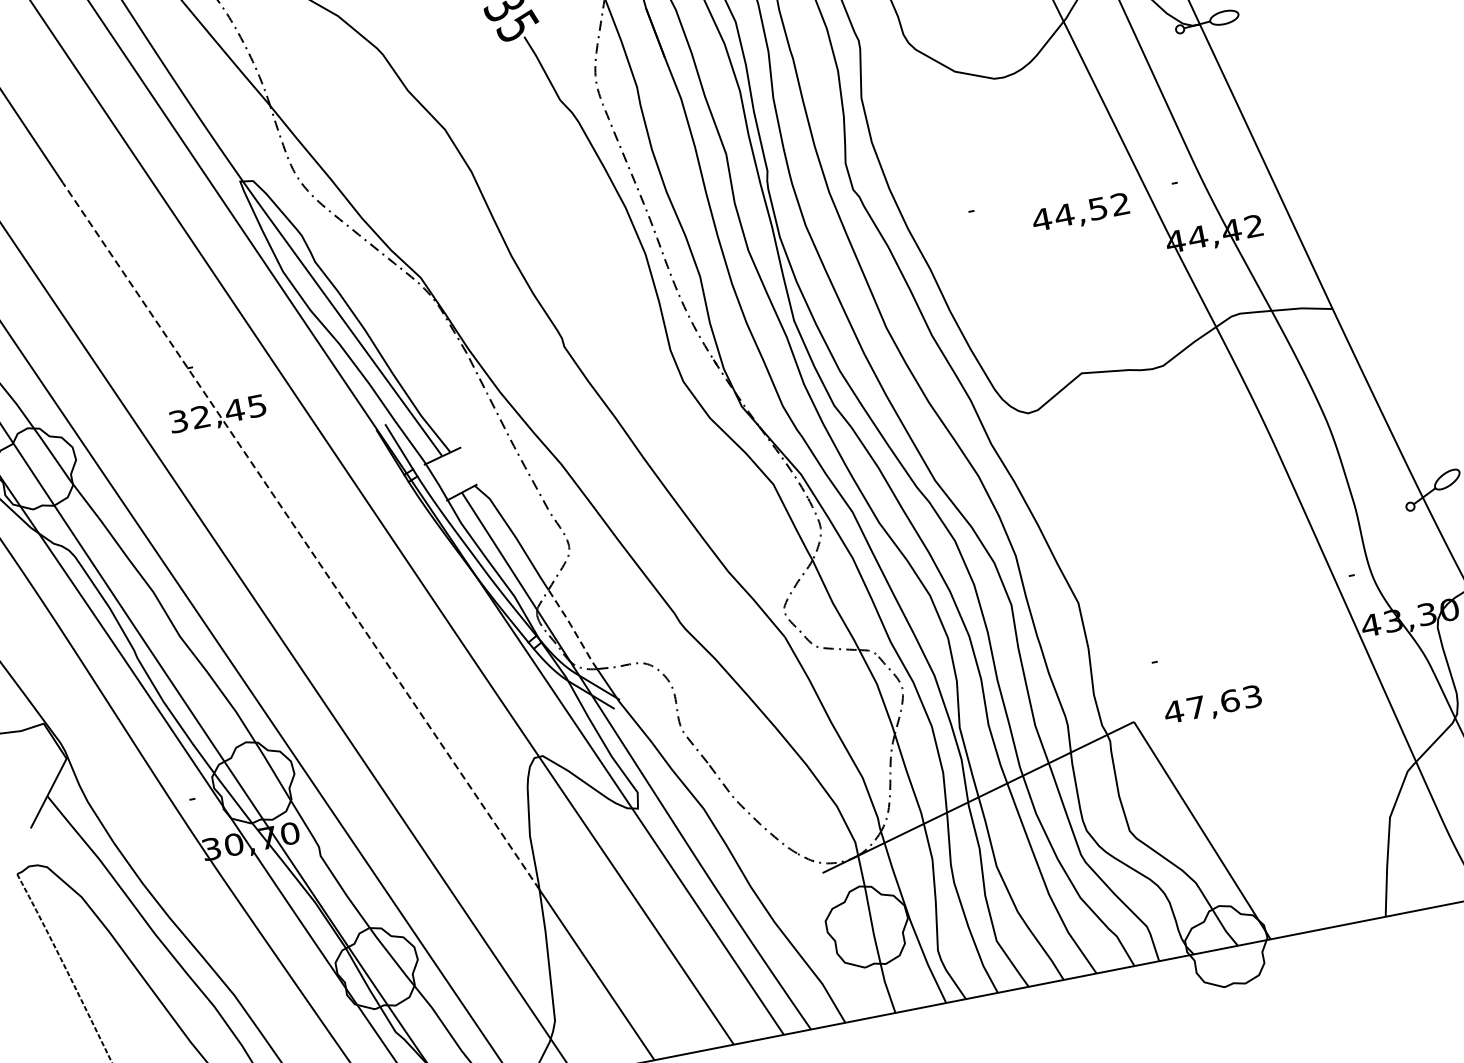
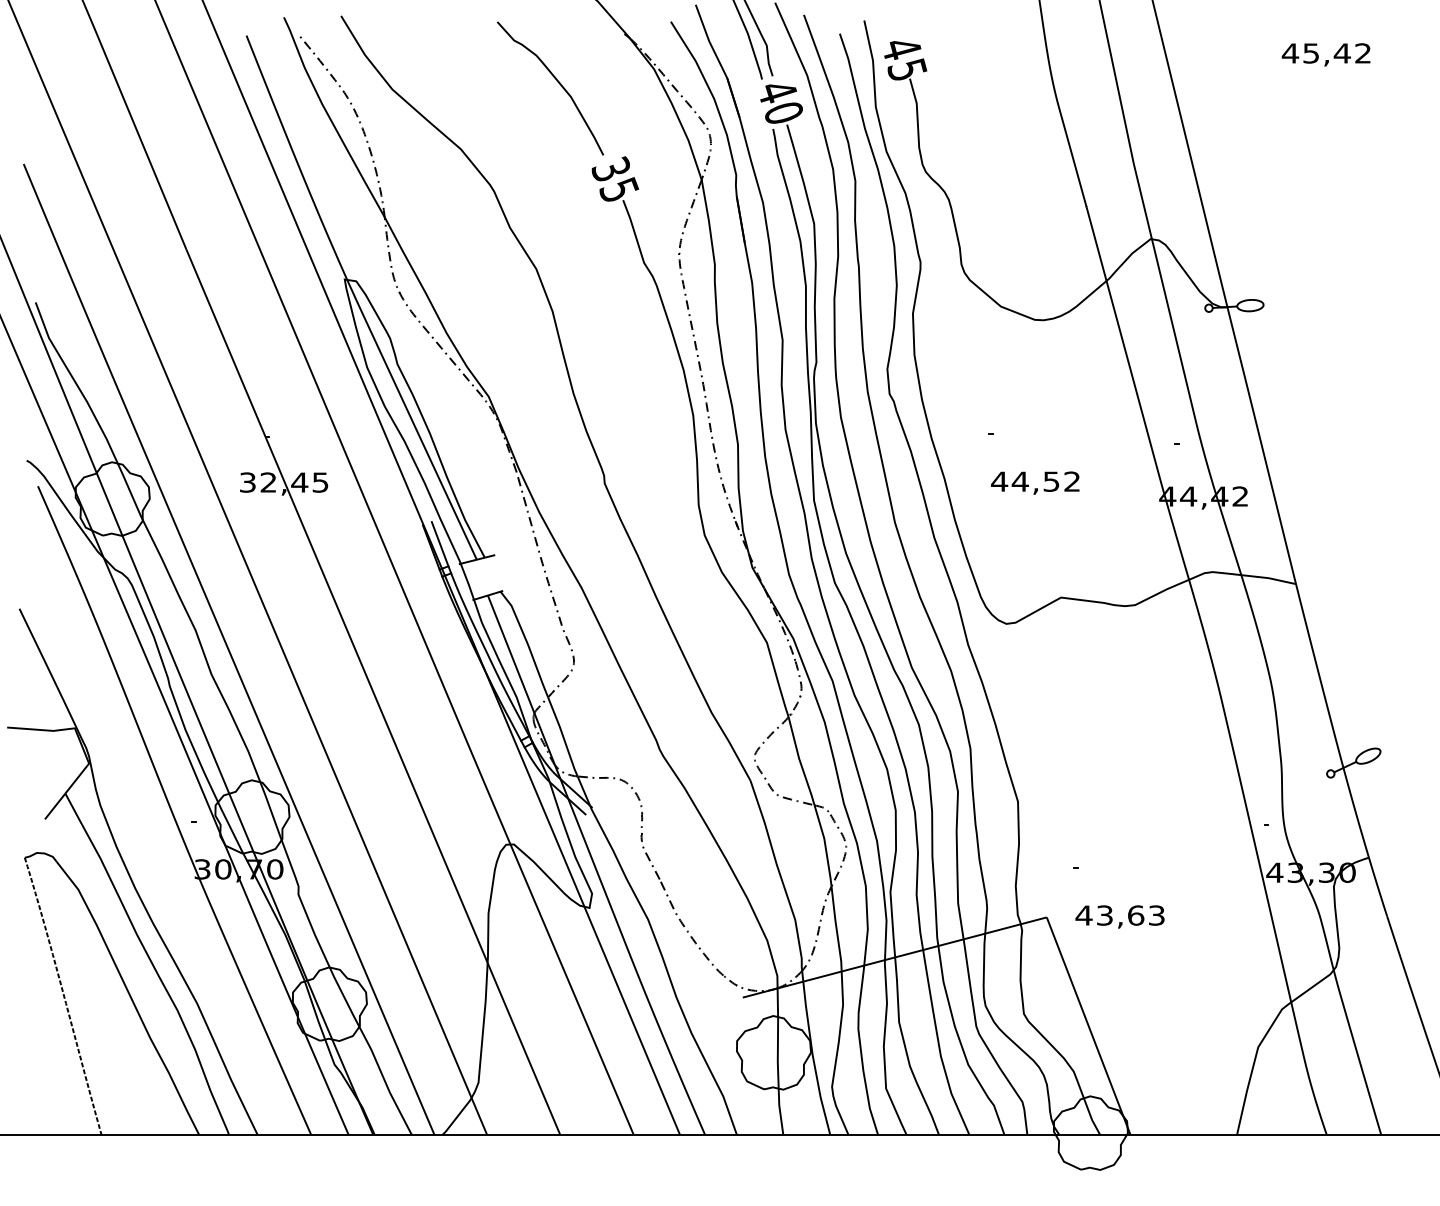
text: (1080, 212) -> (1035, 482), moved
line: (300, 535) -> (336, 605), dashed -> solid
line: (573, 628) -> (563, 736), dashed -> solid
text: (1195, 707) -> (1104, 915), 47,63 -> 43,63

